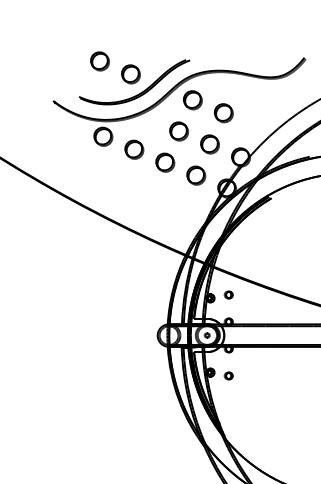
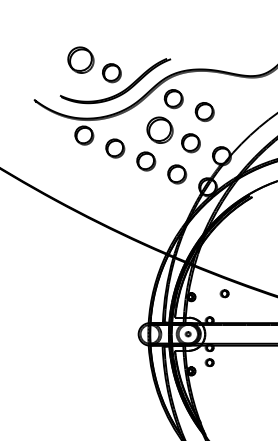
part: (99, 61) -> (80, 60), size x1.4
part: (178, 131) -> (159, 130), size x1.4
part: (228, 294) -> (224, 293), moved
part: (228, 375) -> (209, 362), moved

